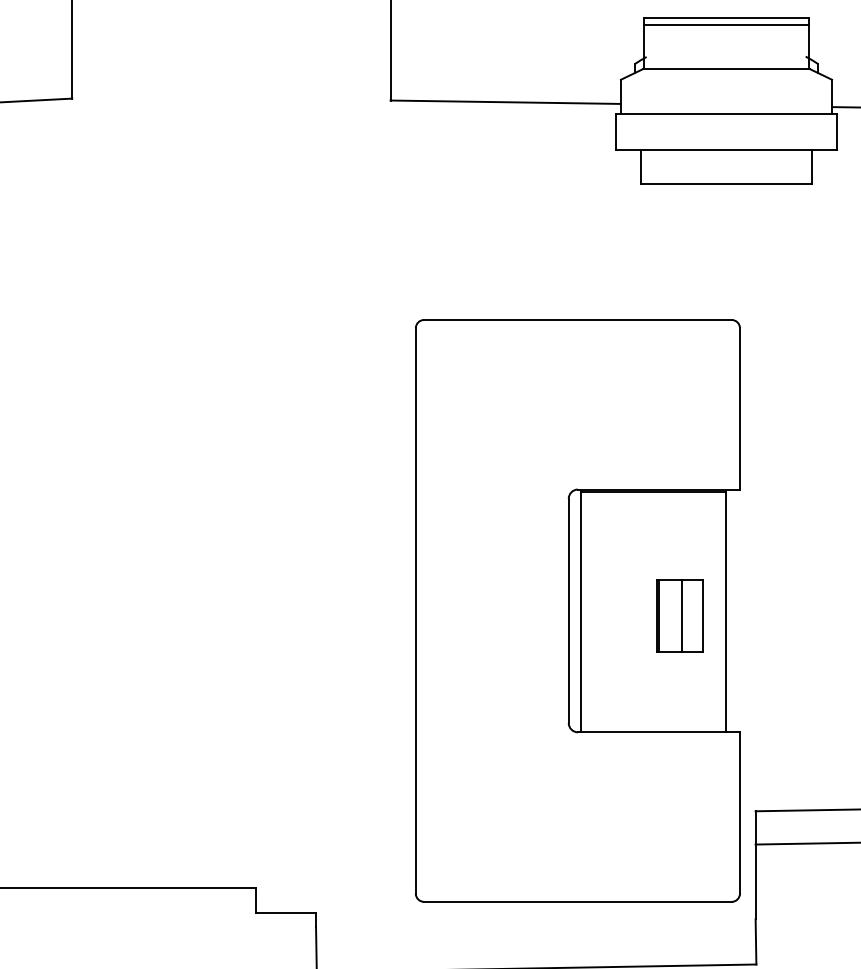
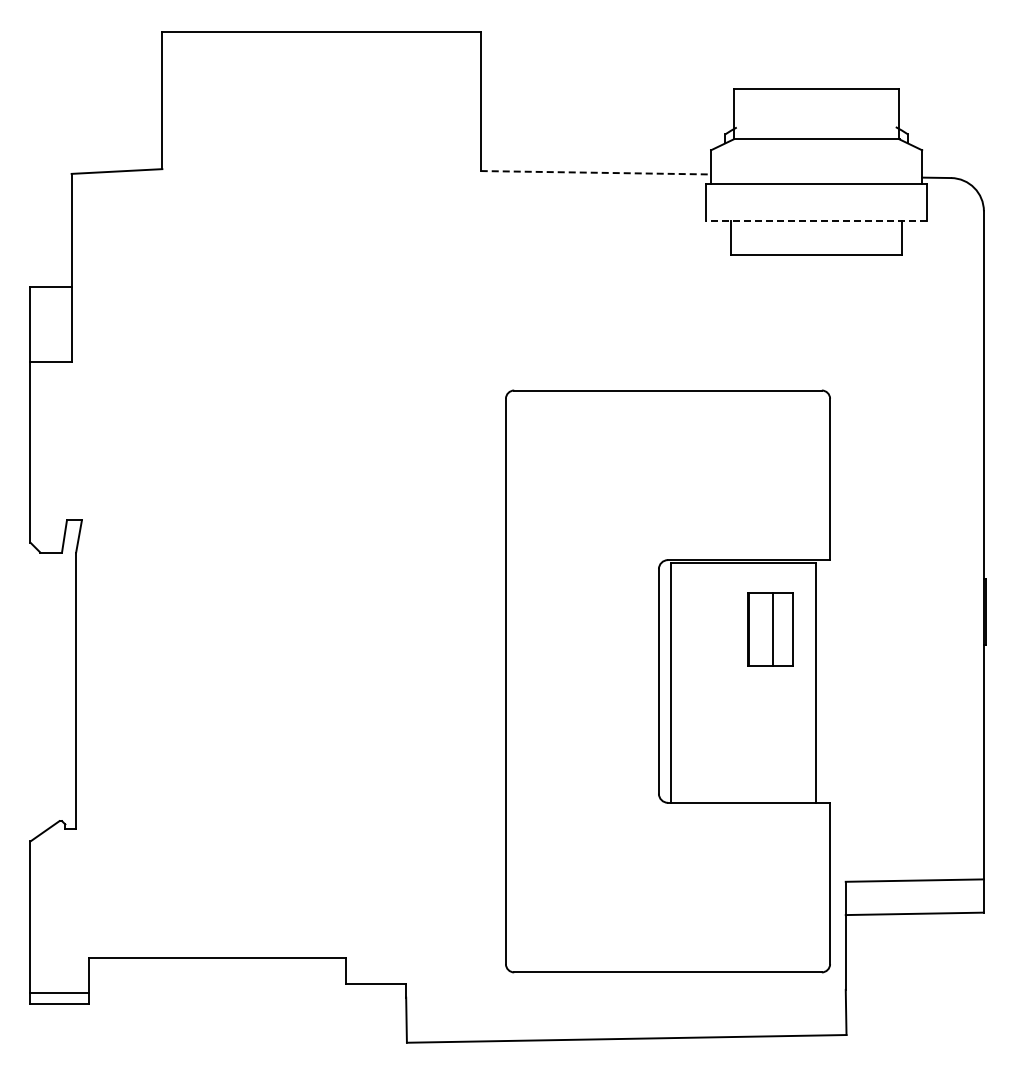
line: (726, 24) -> (816, 95), removed
line: (506, 101) -> (596, 172), solid -> dashed
line: (726, 149) -> (816, 220), solid -> dashed
part: (680, 615) -> (770, 629), moved

